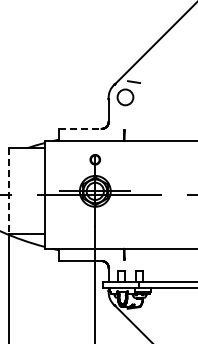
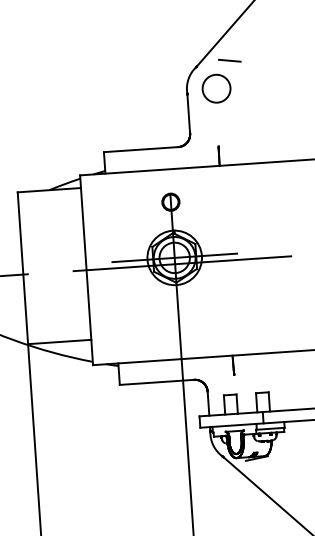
line: (80, 128) -> (141, 148), dashed -> solid
line: (9, 191) -> (23, 268), dashed -> solid

